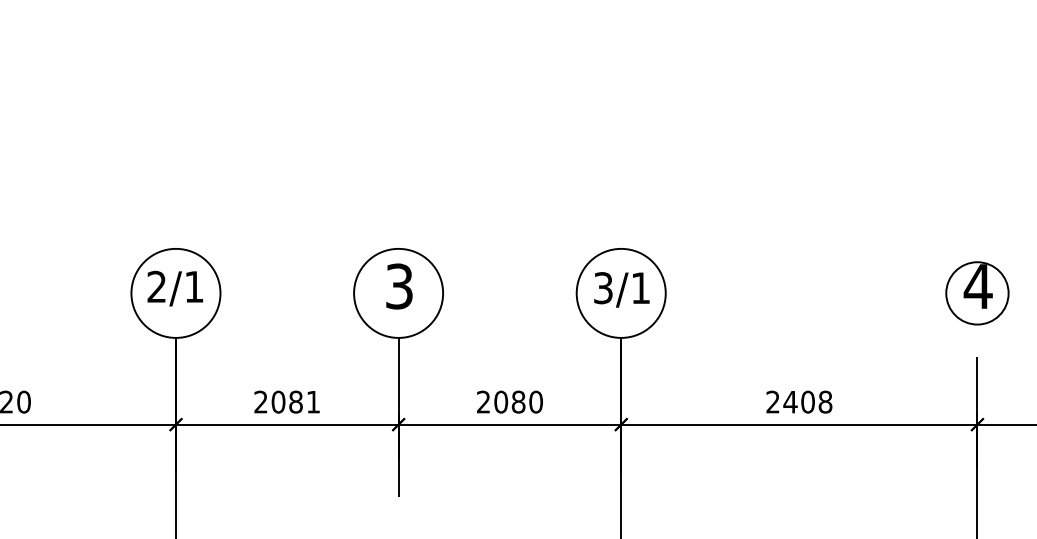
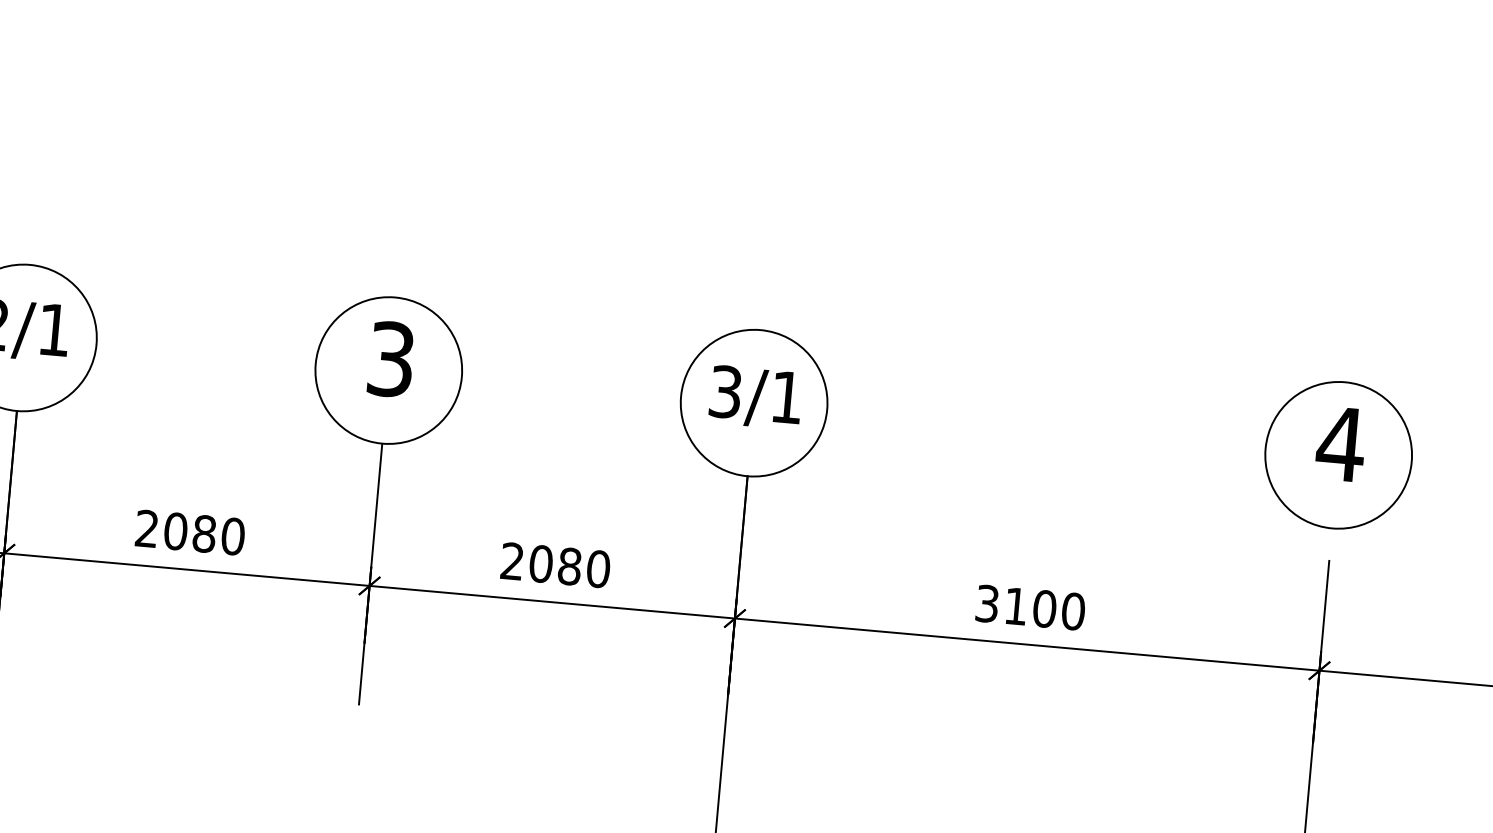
circle: (976, 292) -> (1337, 453), size x1.43
text: (313, 401) -> (233, 535), 2081 -> 2080
text: (799, 402) -> (1030, 608), 2408 -> 3100

